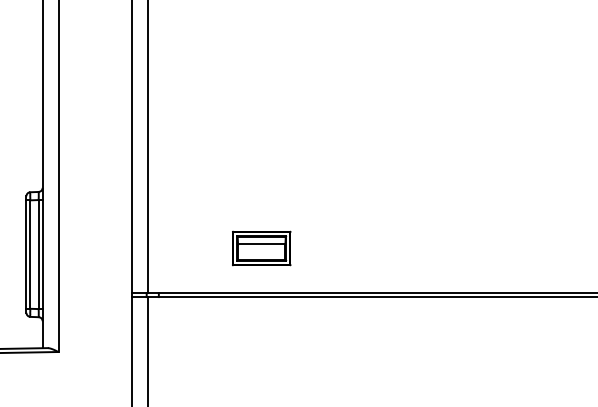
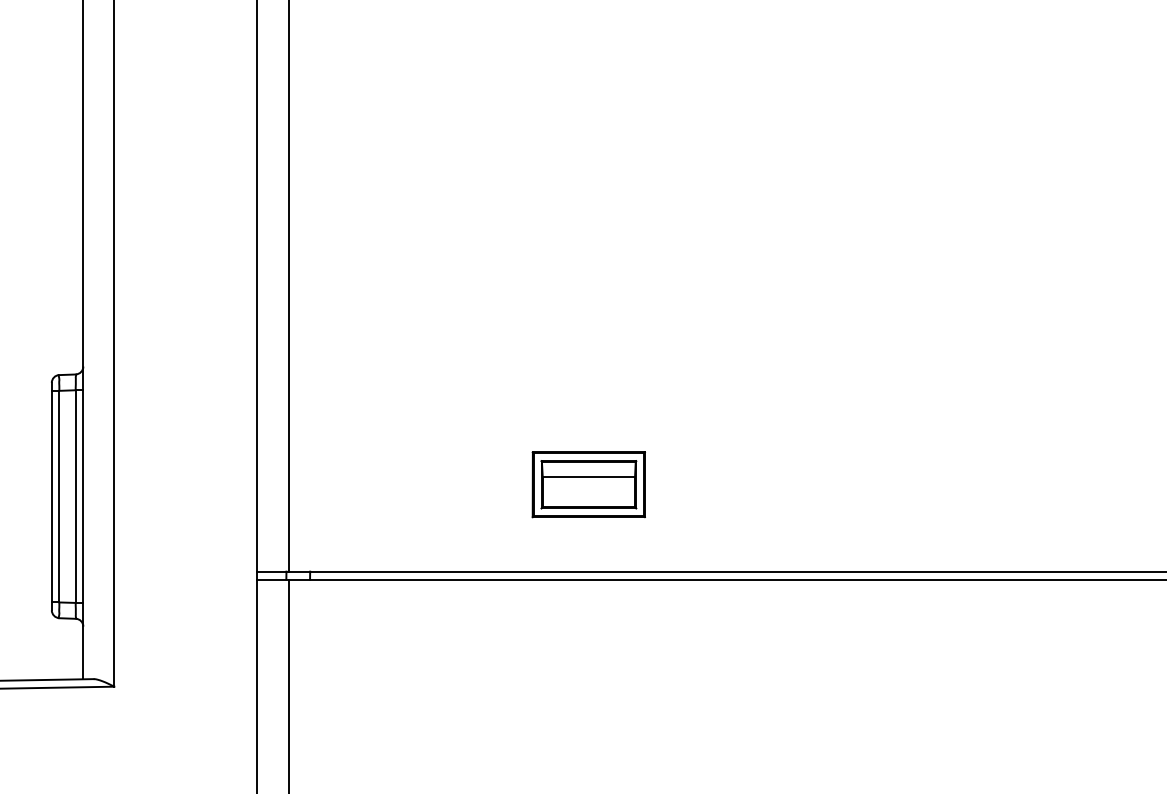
part: (261, 248) -> (588, 484), moved

